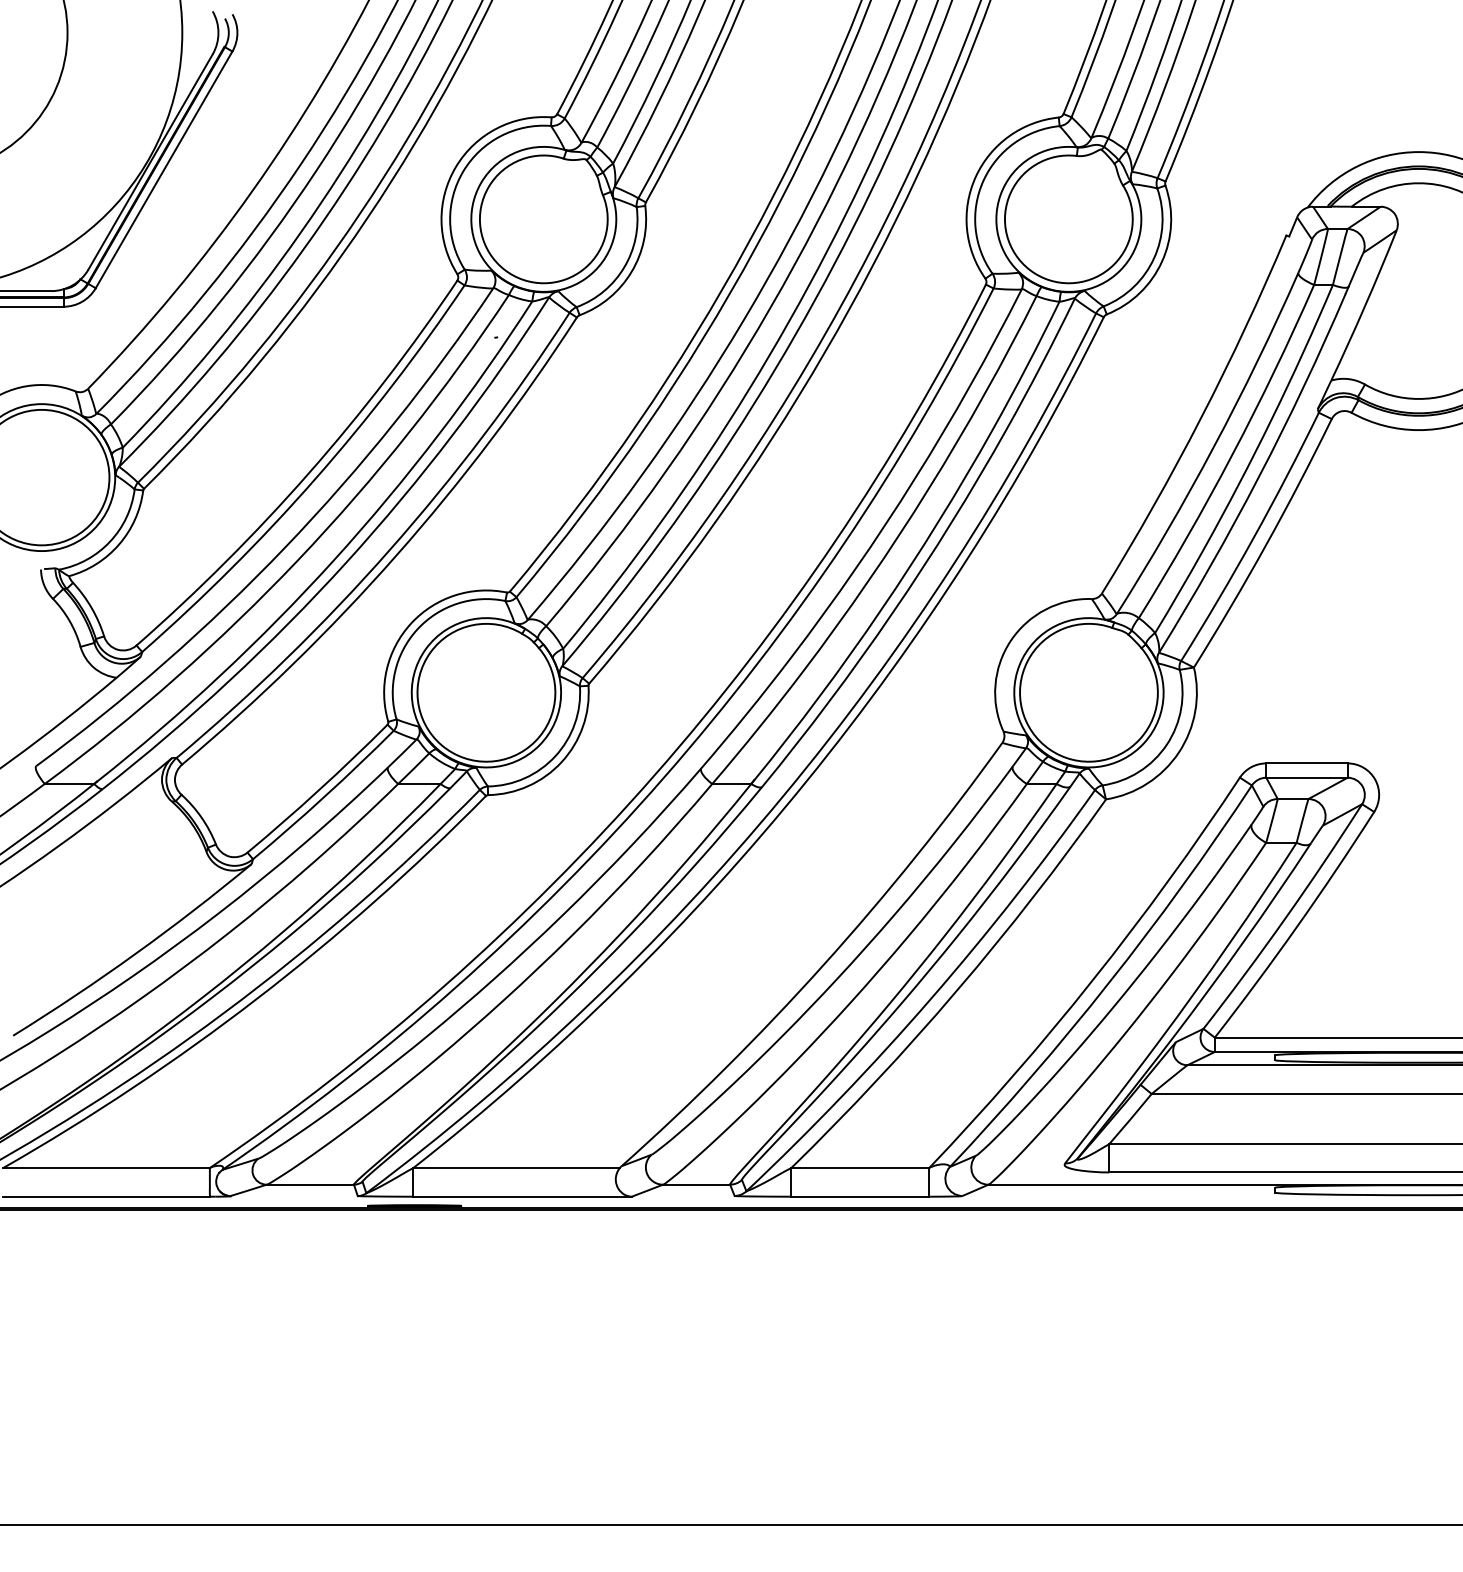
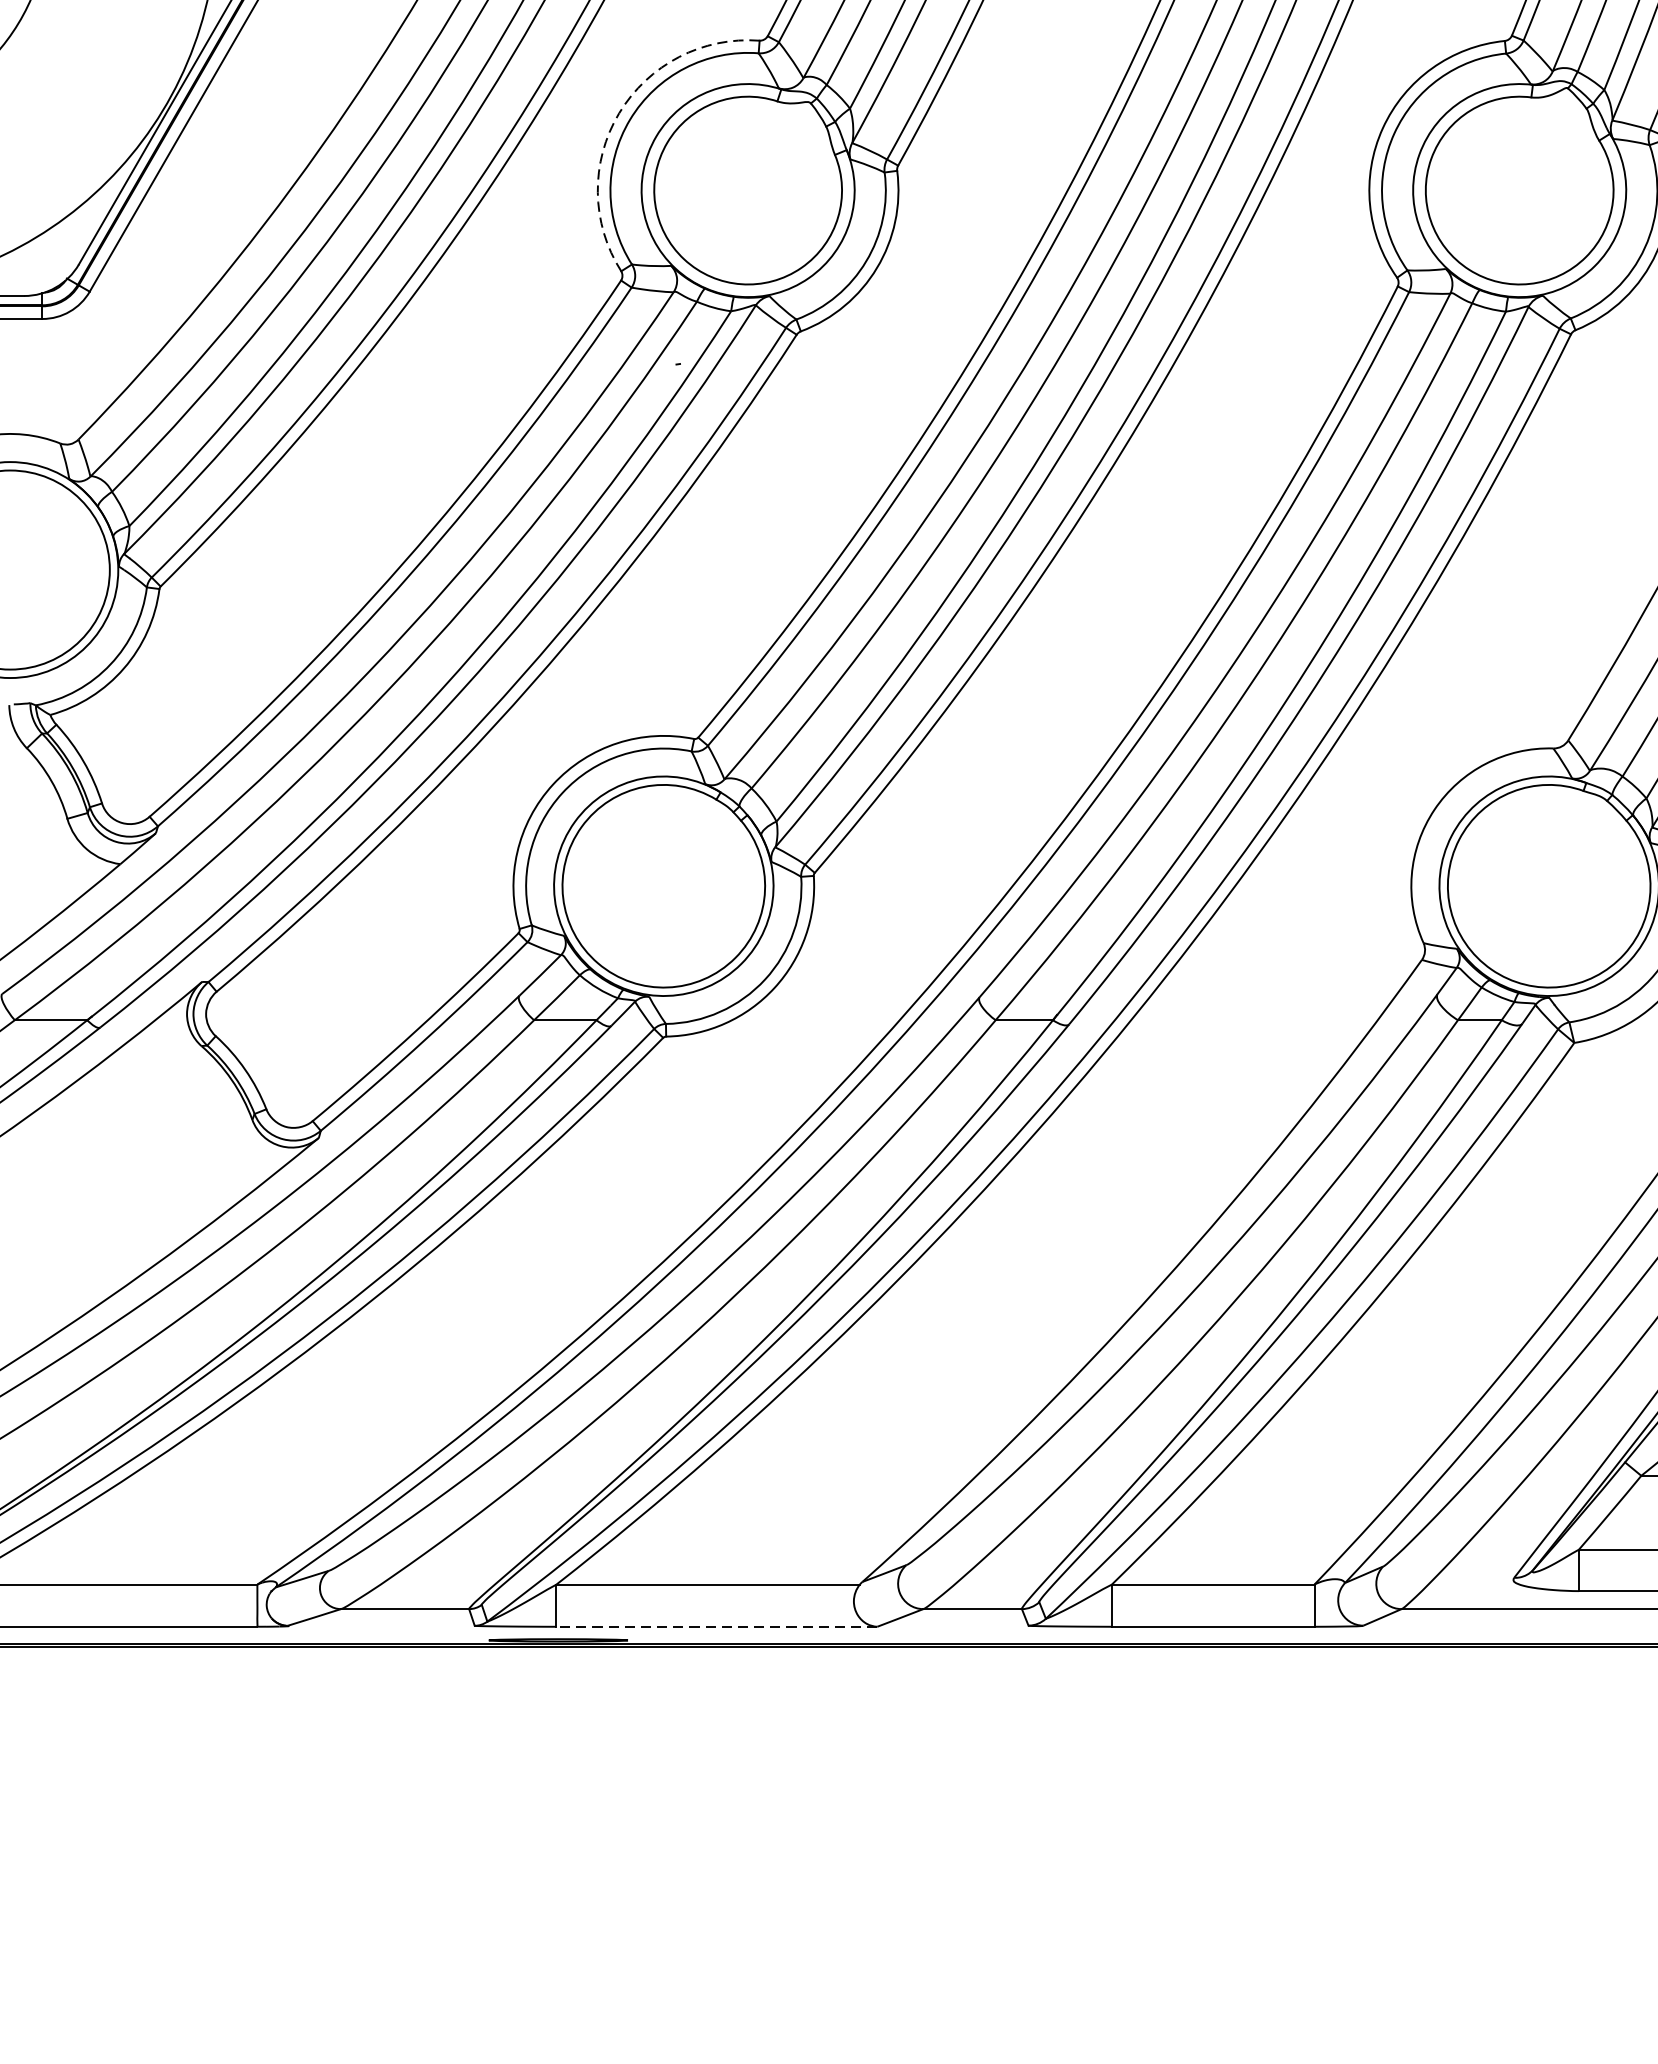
arc: (456, 166) -> (619, 112), solid -> dashed
line: (522, 1196) -> (716, 1626), solid -> dashed

